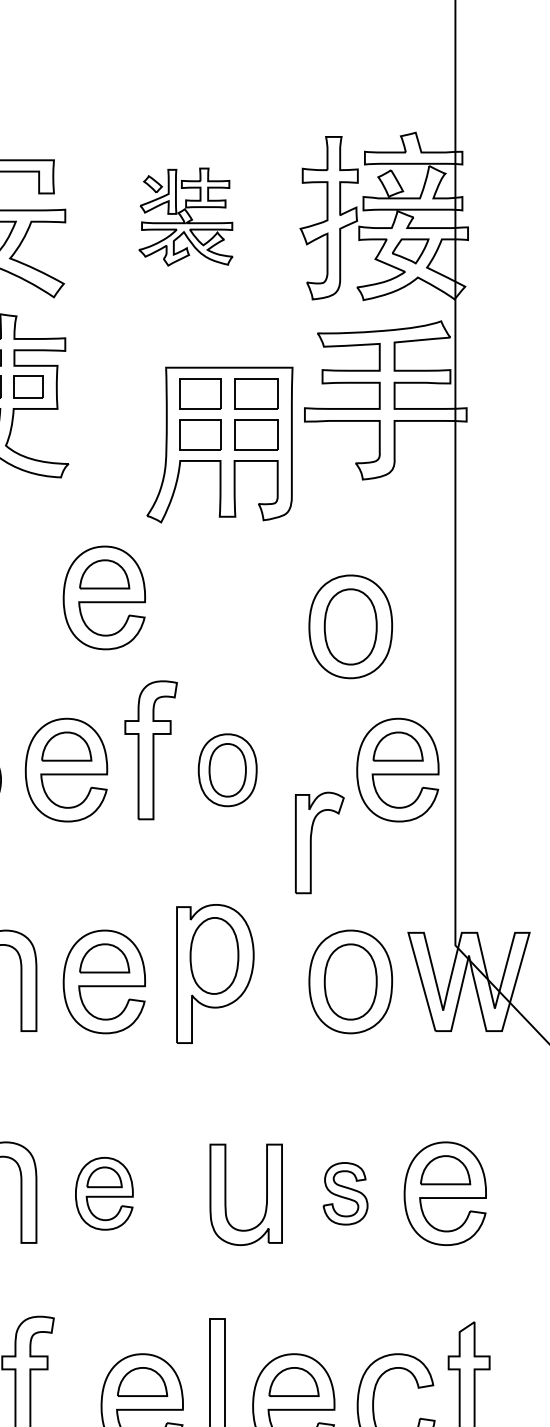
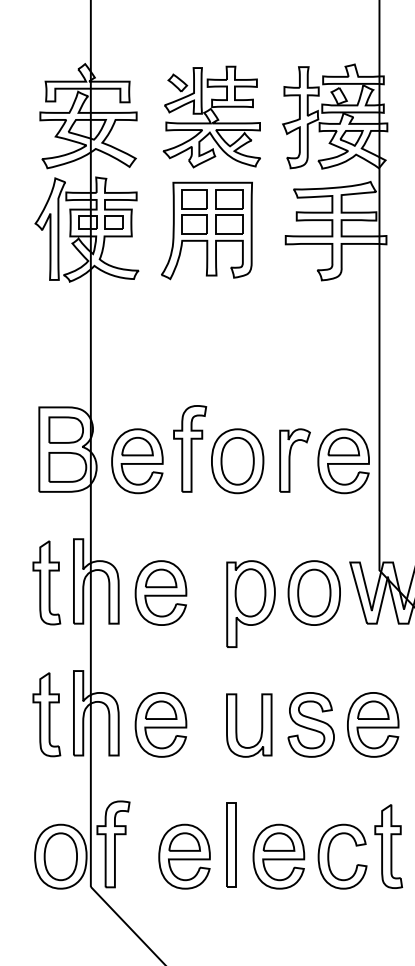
part: (185, 216) -> (211, 116), size x1.67
part: (219, 444) -> (206, 230), moved
part: (103, 597) -> (160, 353), removed
part: (349, 625) -> (313, 371), removed
part: (227, 770) -> (237, 461), size x1.43
part: (318, 842) -> (294, 460), moved
part: (214, 972) -> (250, 603), moved
part: (103, 1193) -> (160, 724), size x1.43
part: (344, 1193) -> (310, 724), size x1.67

